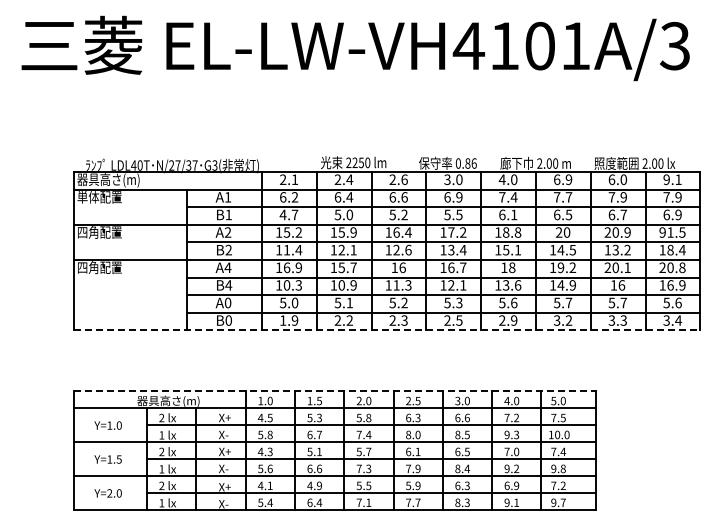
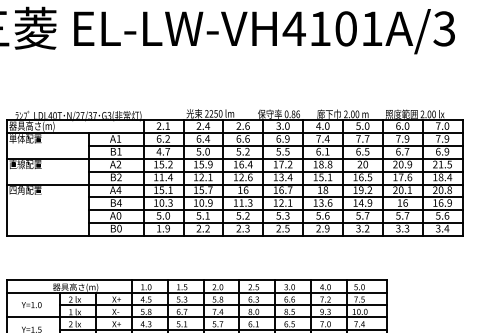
text: (562, 179) -> (362, 125), 6.9 -> 5.0
text: (672, 179) -> (442, 125), 9.1 -> 7.0
text: (88, 232) -> (17, 164), 四角配置 -> 直線配置
text: (662, 232) -> (435, 164), 91.5 -> 21.5
text: (560, 249) -> (360, 176), 14.5 -> 16.5
text: (621, 249) -> (405, 176), 13.2 -> 17.6
text: (292, 267) -> (165, 190), 16.9 -> 15.1
line: (387, 330) -> (235, 235), dashed -> solid
line: (335, 391) -> (197, 280), dashed -> solid

